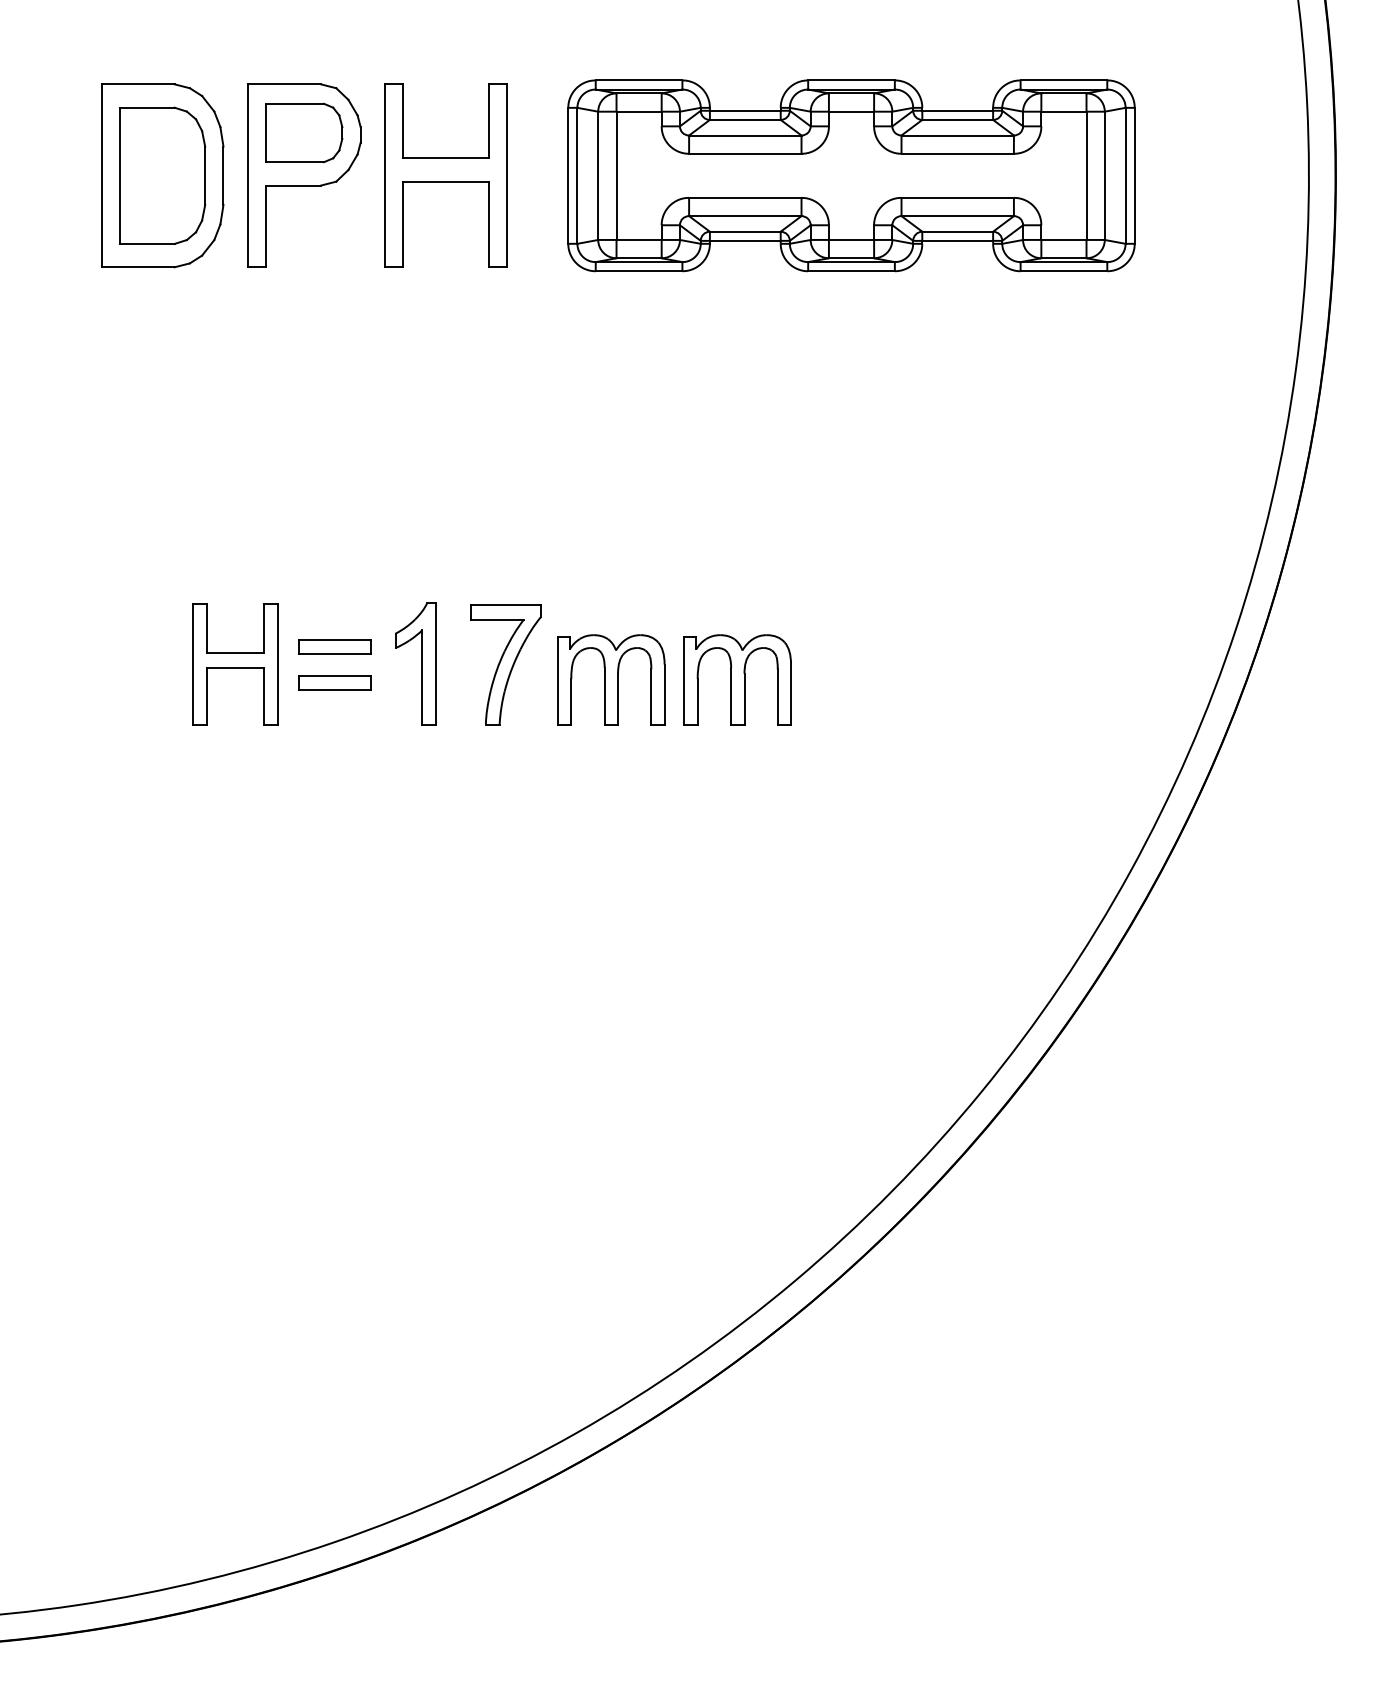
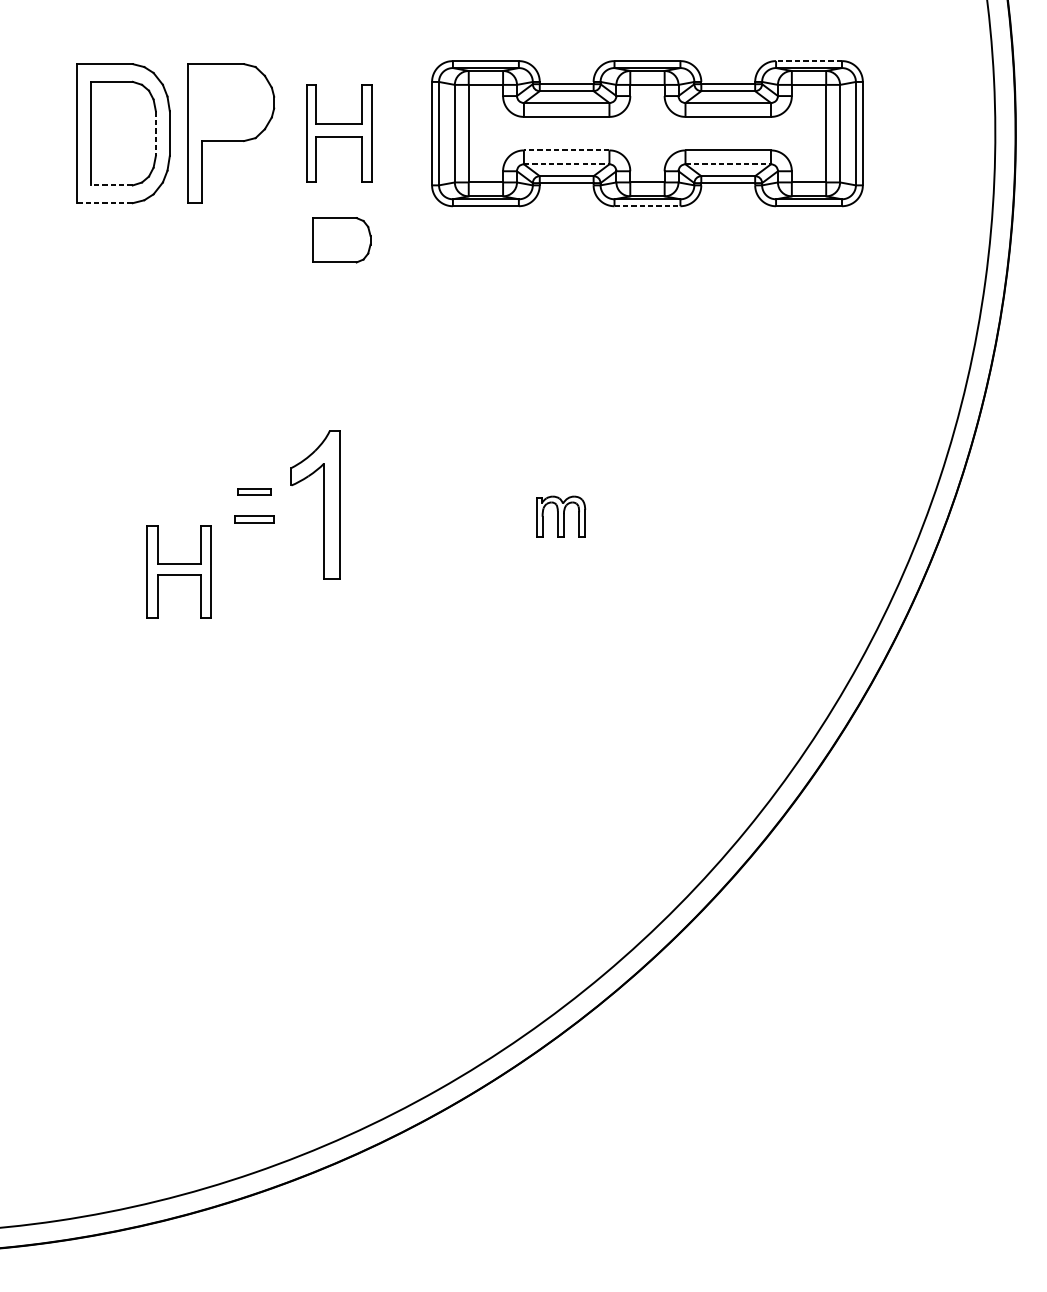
line: (1063, 80) -> (808, 61), solid -> dashed
part: (304, 132) -> (341, 239), moved
part: (445, 175) -> (338, 133), size x0.7
line: (205, 176) -> (156, 134), solid -> dashed
line: (744, 197) -> (566, 150), solid -> dashed
line: (745, 216) -> (566, 164), solid -> dashed
line: (958, 216) -> (728, 164), solid -> dashed
line: (146, 243) -> (111, 185), solid -> dashed
line: (138, 267) -> (105, 203), solid -> dashed
line: (852, 271) -> (648, 206), solid -> dashed
part: (334, 646) -> (254, 491), size x0.6
part: (415, 663) -> (315, 504), size x1.6
part: (235, 664) -> (178, 572), moved
part: (505, 664) -> (384, 505), removed
part: (611, 679) -> (464, 516), removed
part: (737, 679) -> (560, 516), size x0.6
part: (334, 682) -> (254, 518), size x0.7

